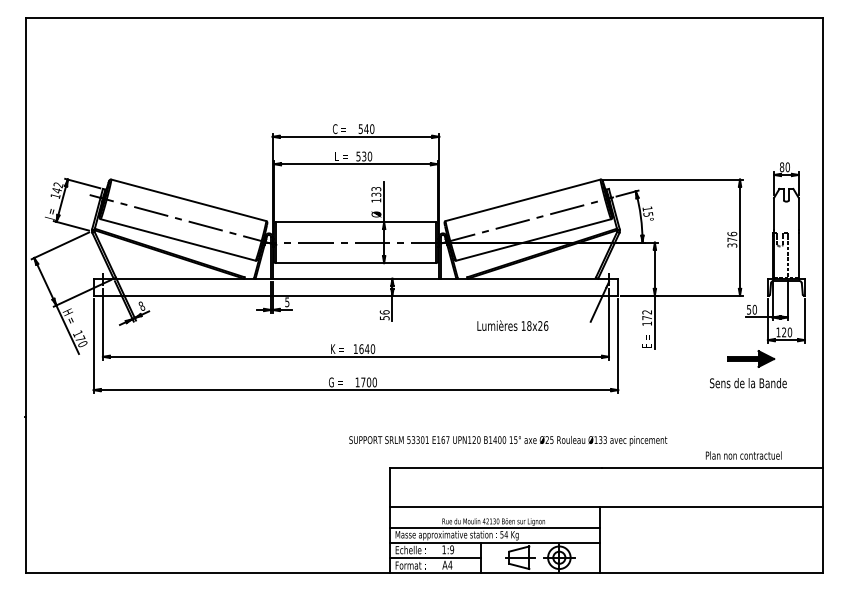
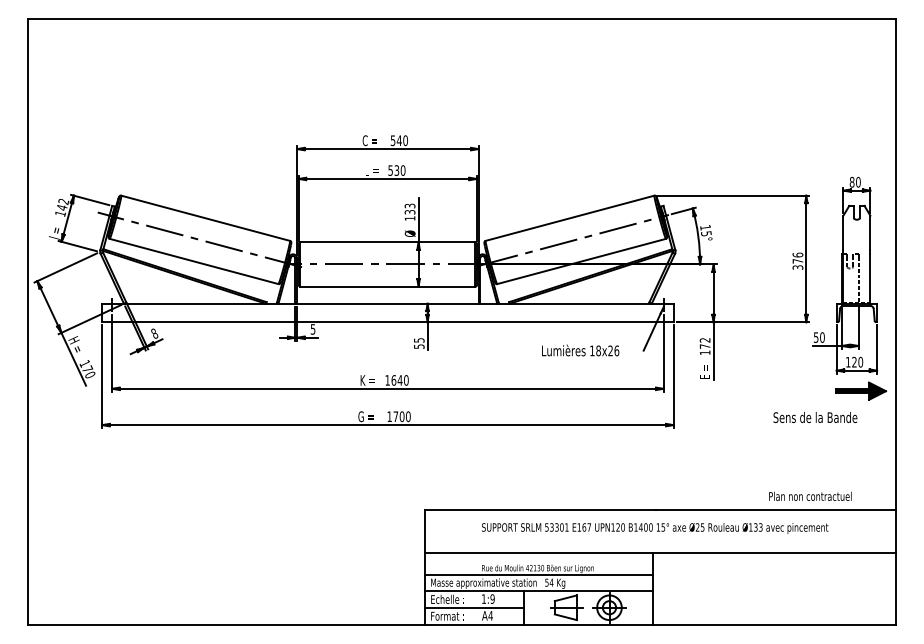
text: (384, 312) -> (418, 340), 56 -> 55
text: (512, 325) -> (580, 350), moved
part: (751, 358) -> (861, 390), moved
text: (508, 440) -> (655, 527), moved

